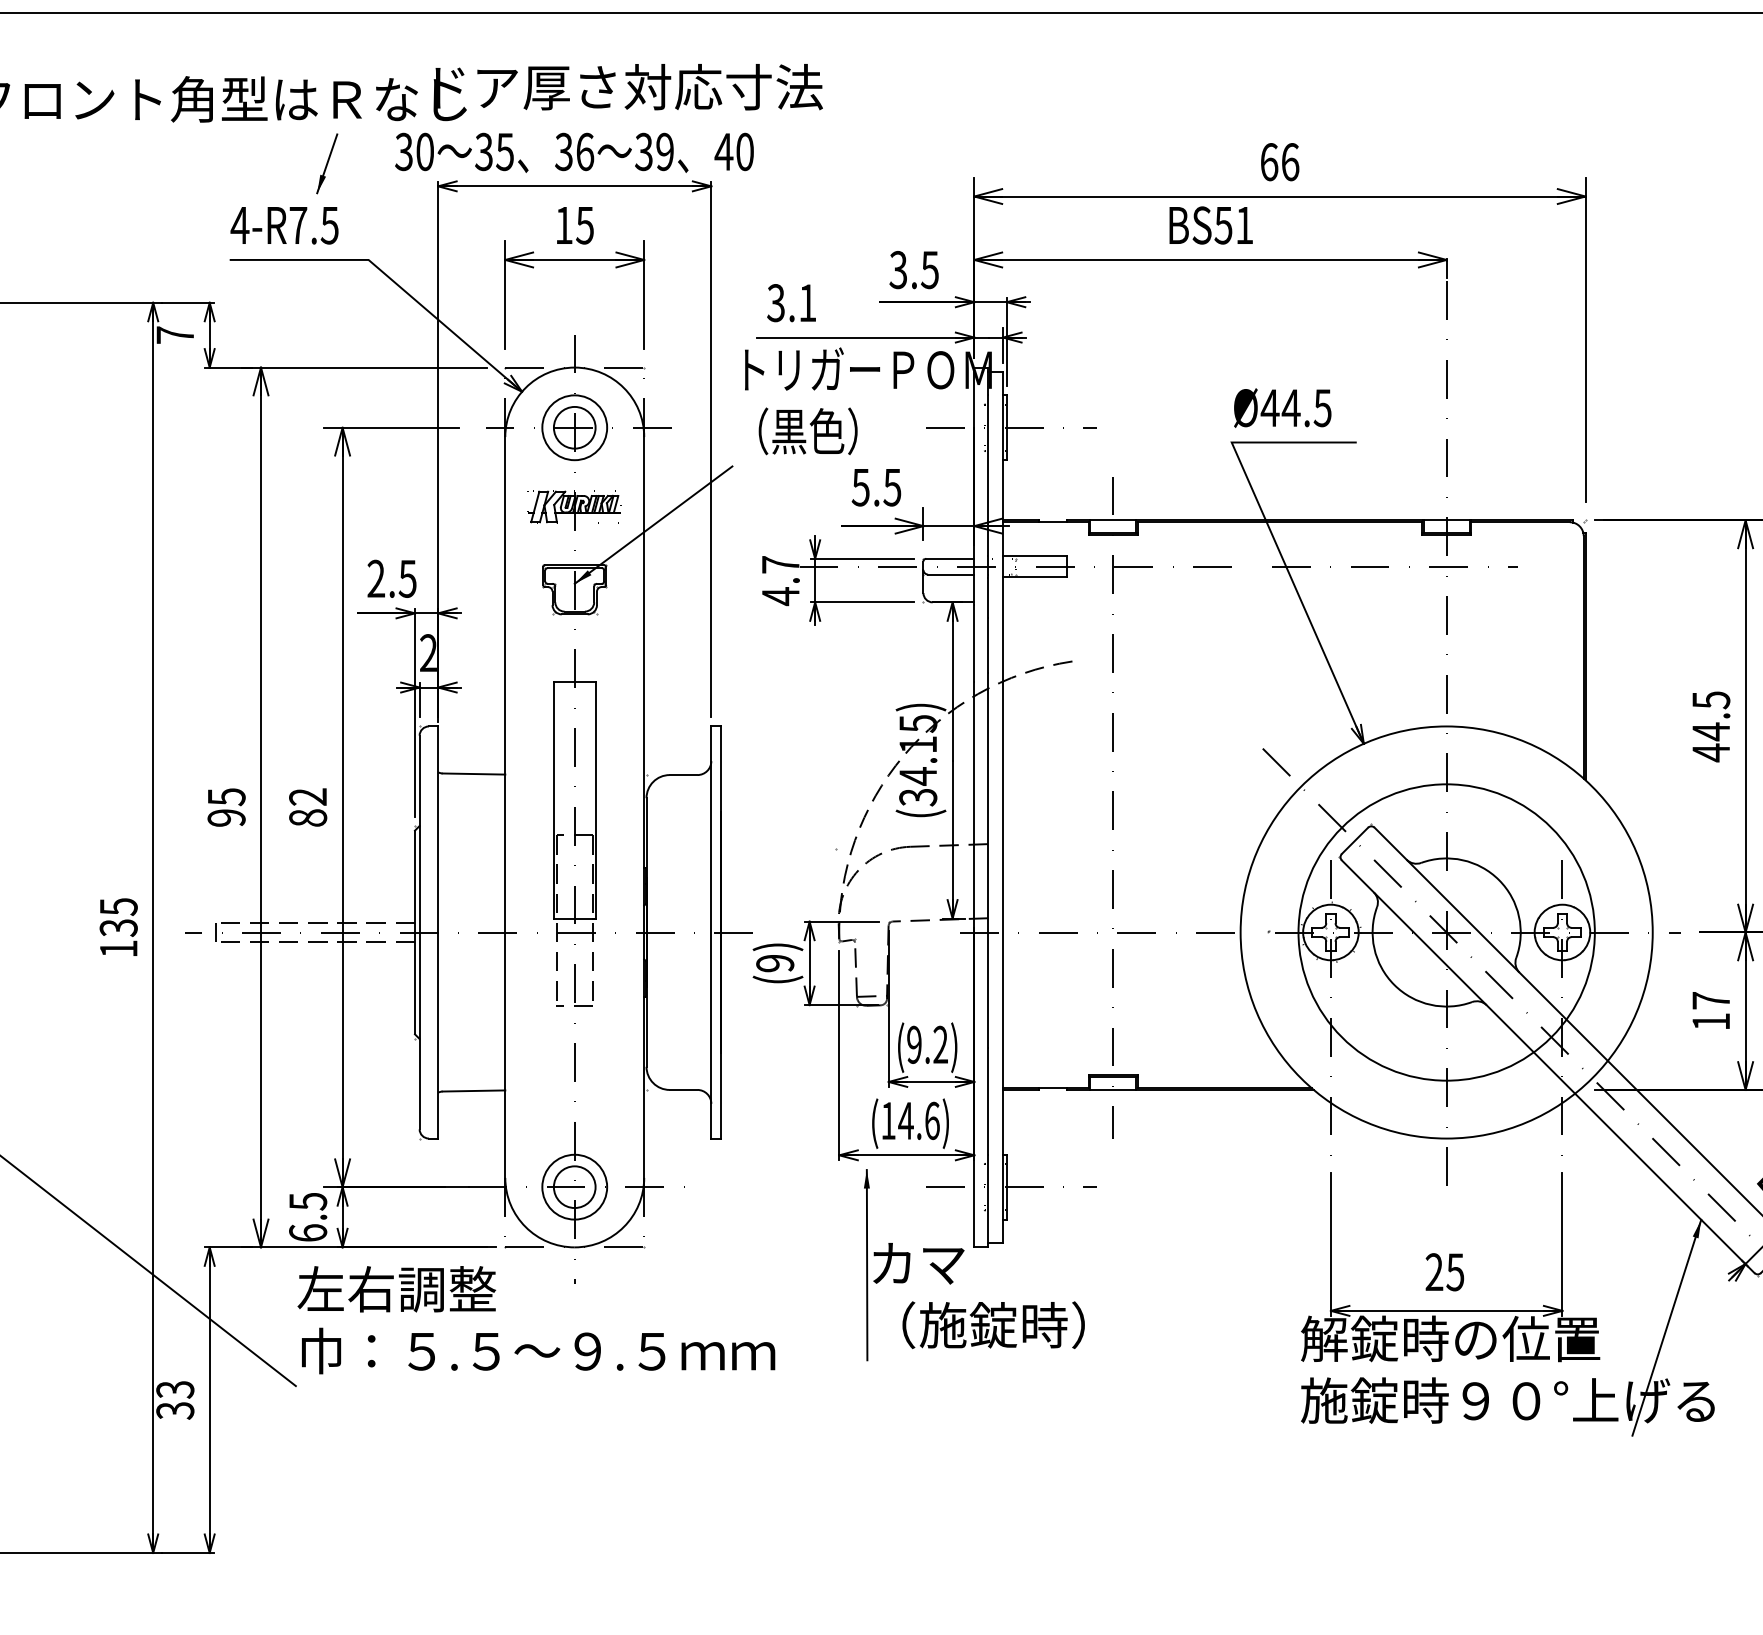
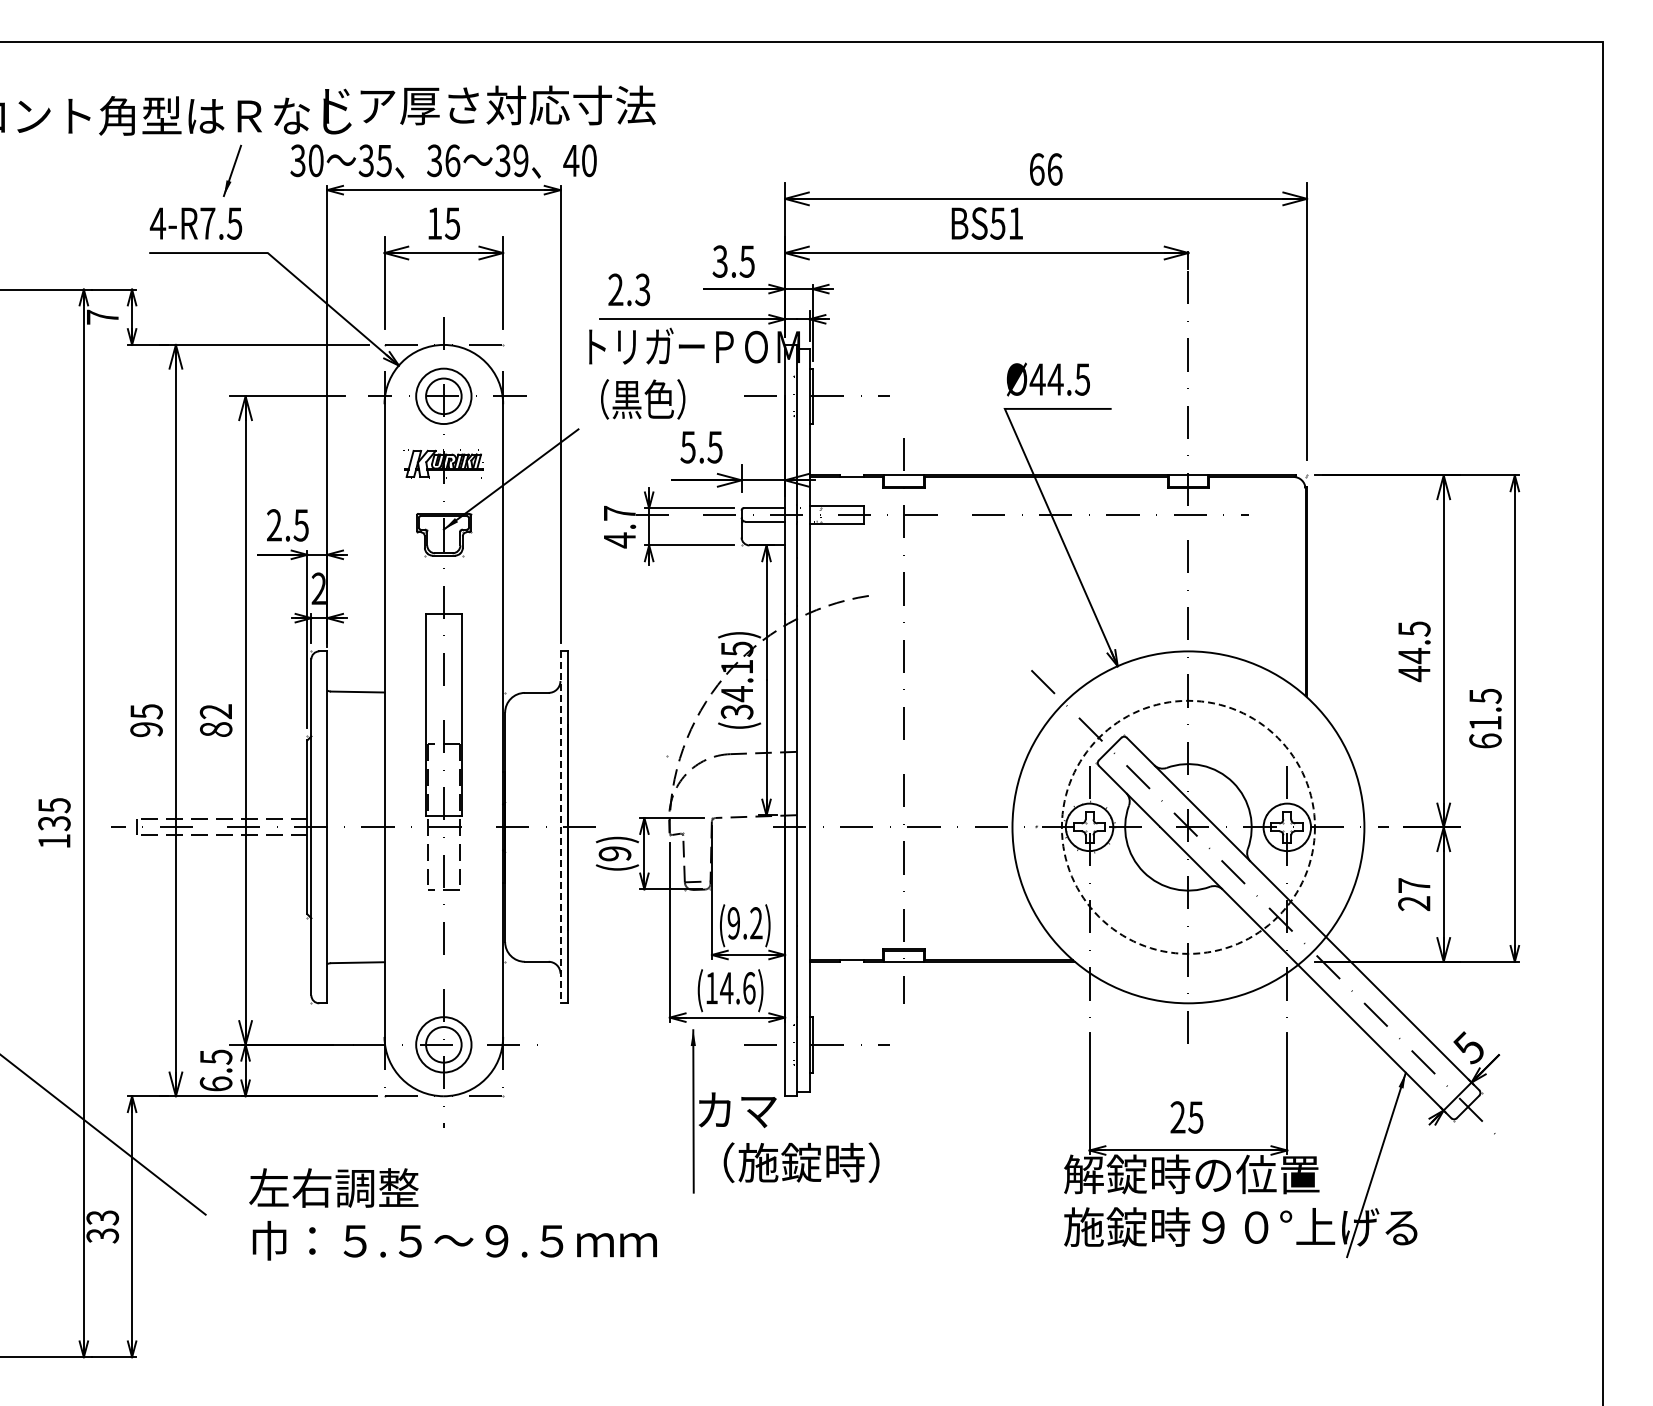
text: (792, 302) -> (629, 289), 3.1 -> 2.3
circle: (1445, 931) -> (1187, 826), solid -> dashed
line: (711, 932) -> (560, 827), solid -> dashed
text: (1711, 1021) -> (1414, 903), 17 -> 27
text: (535, 1320) -> (452, 1214), moved

